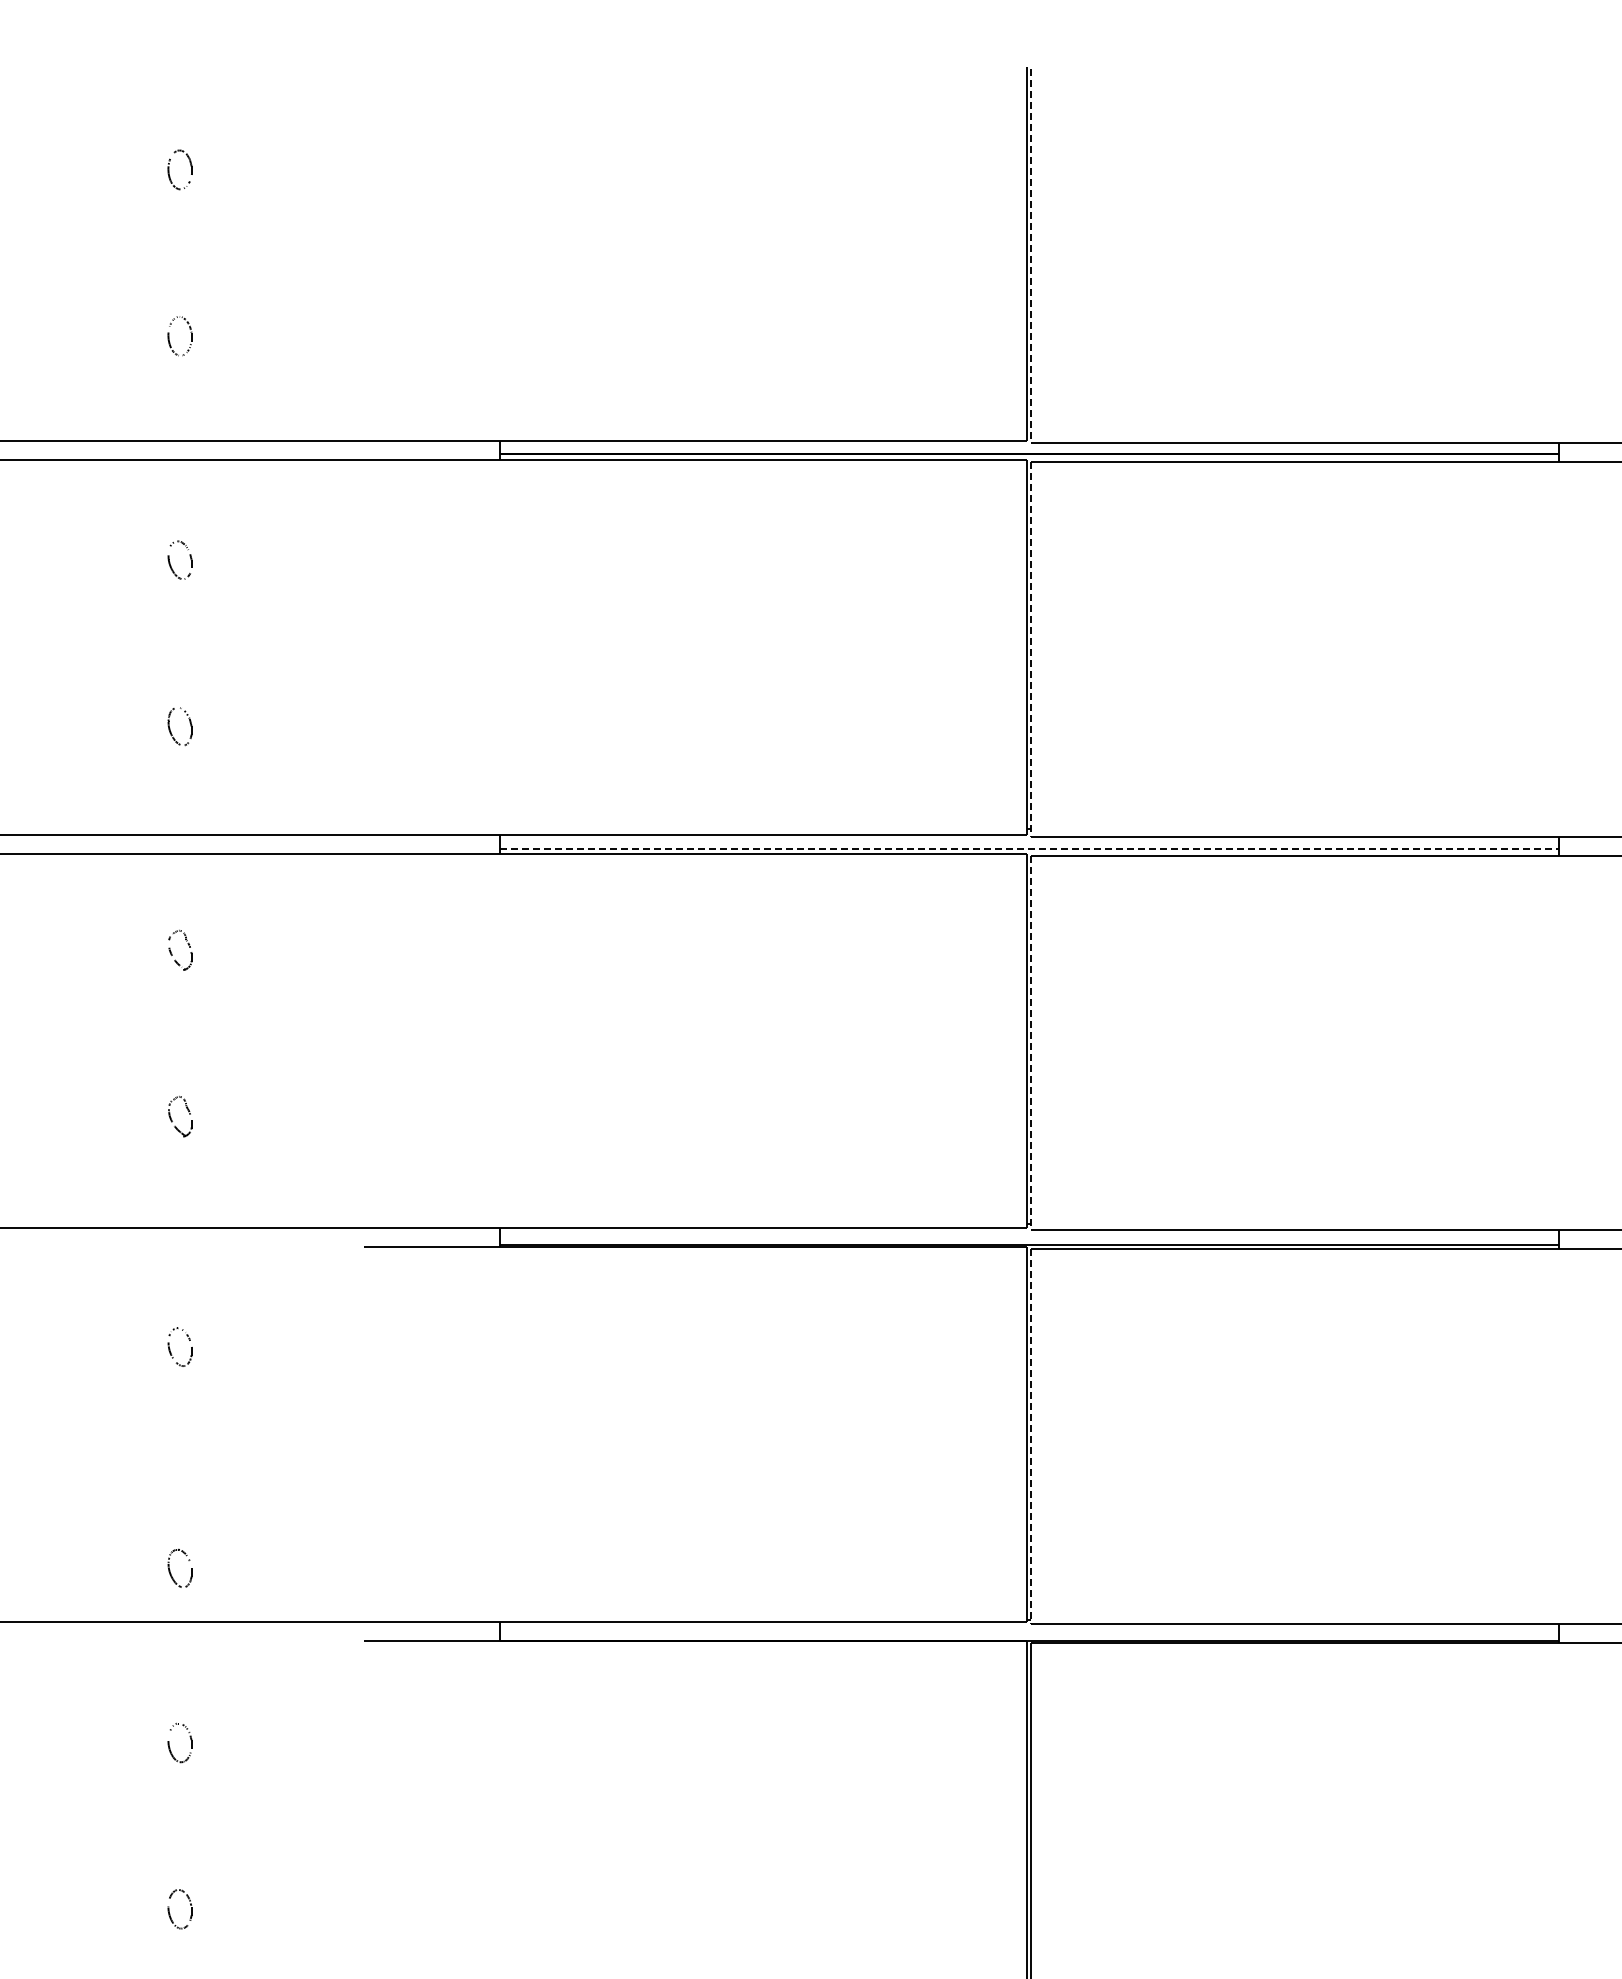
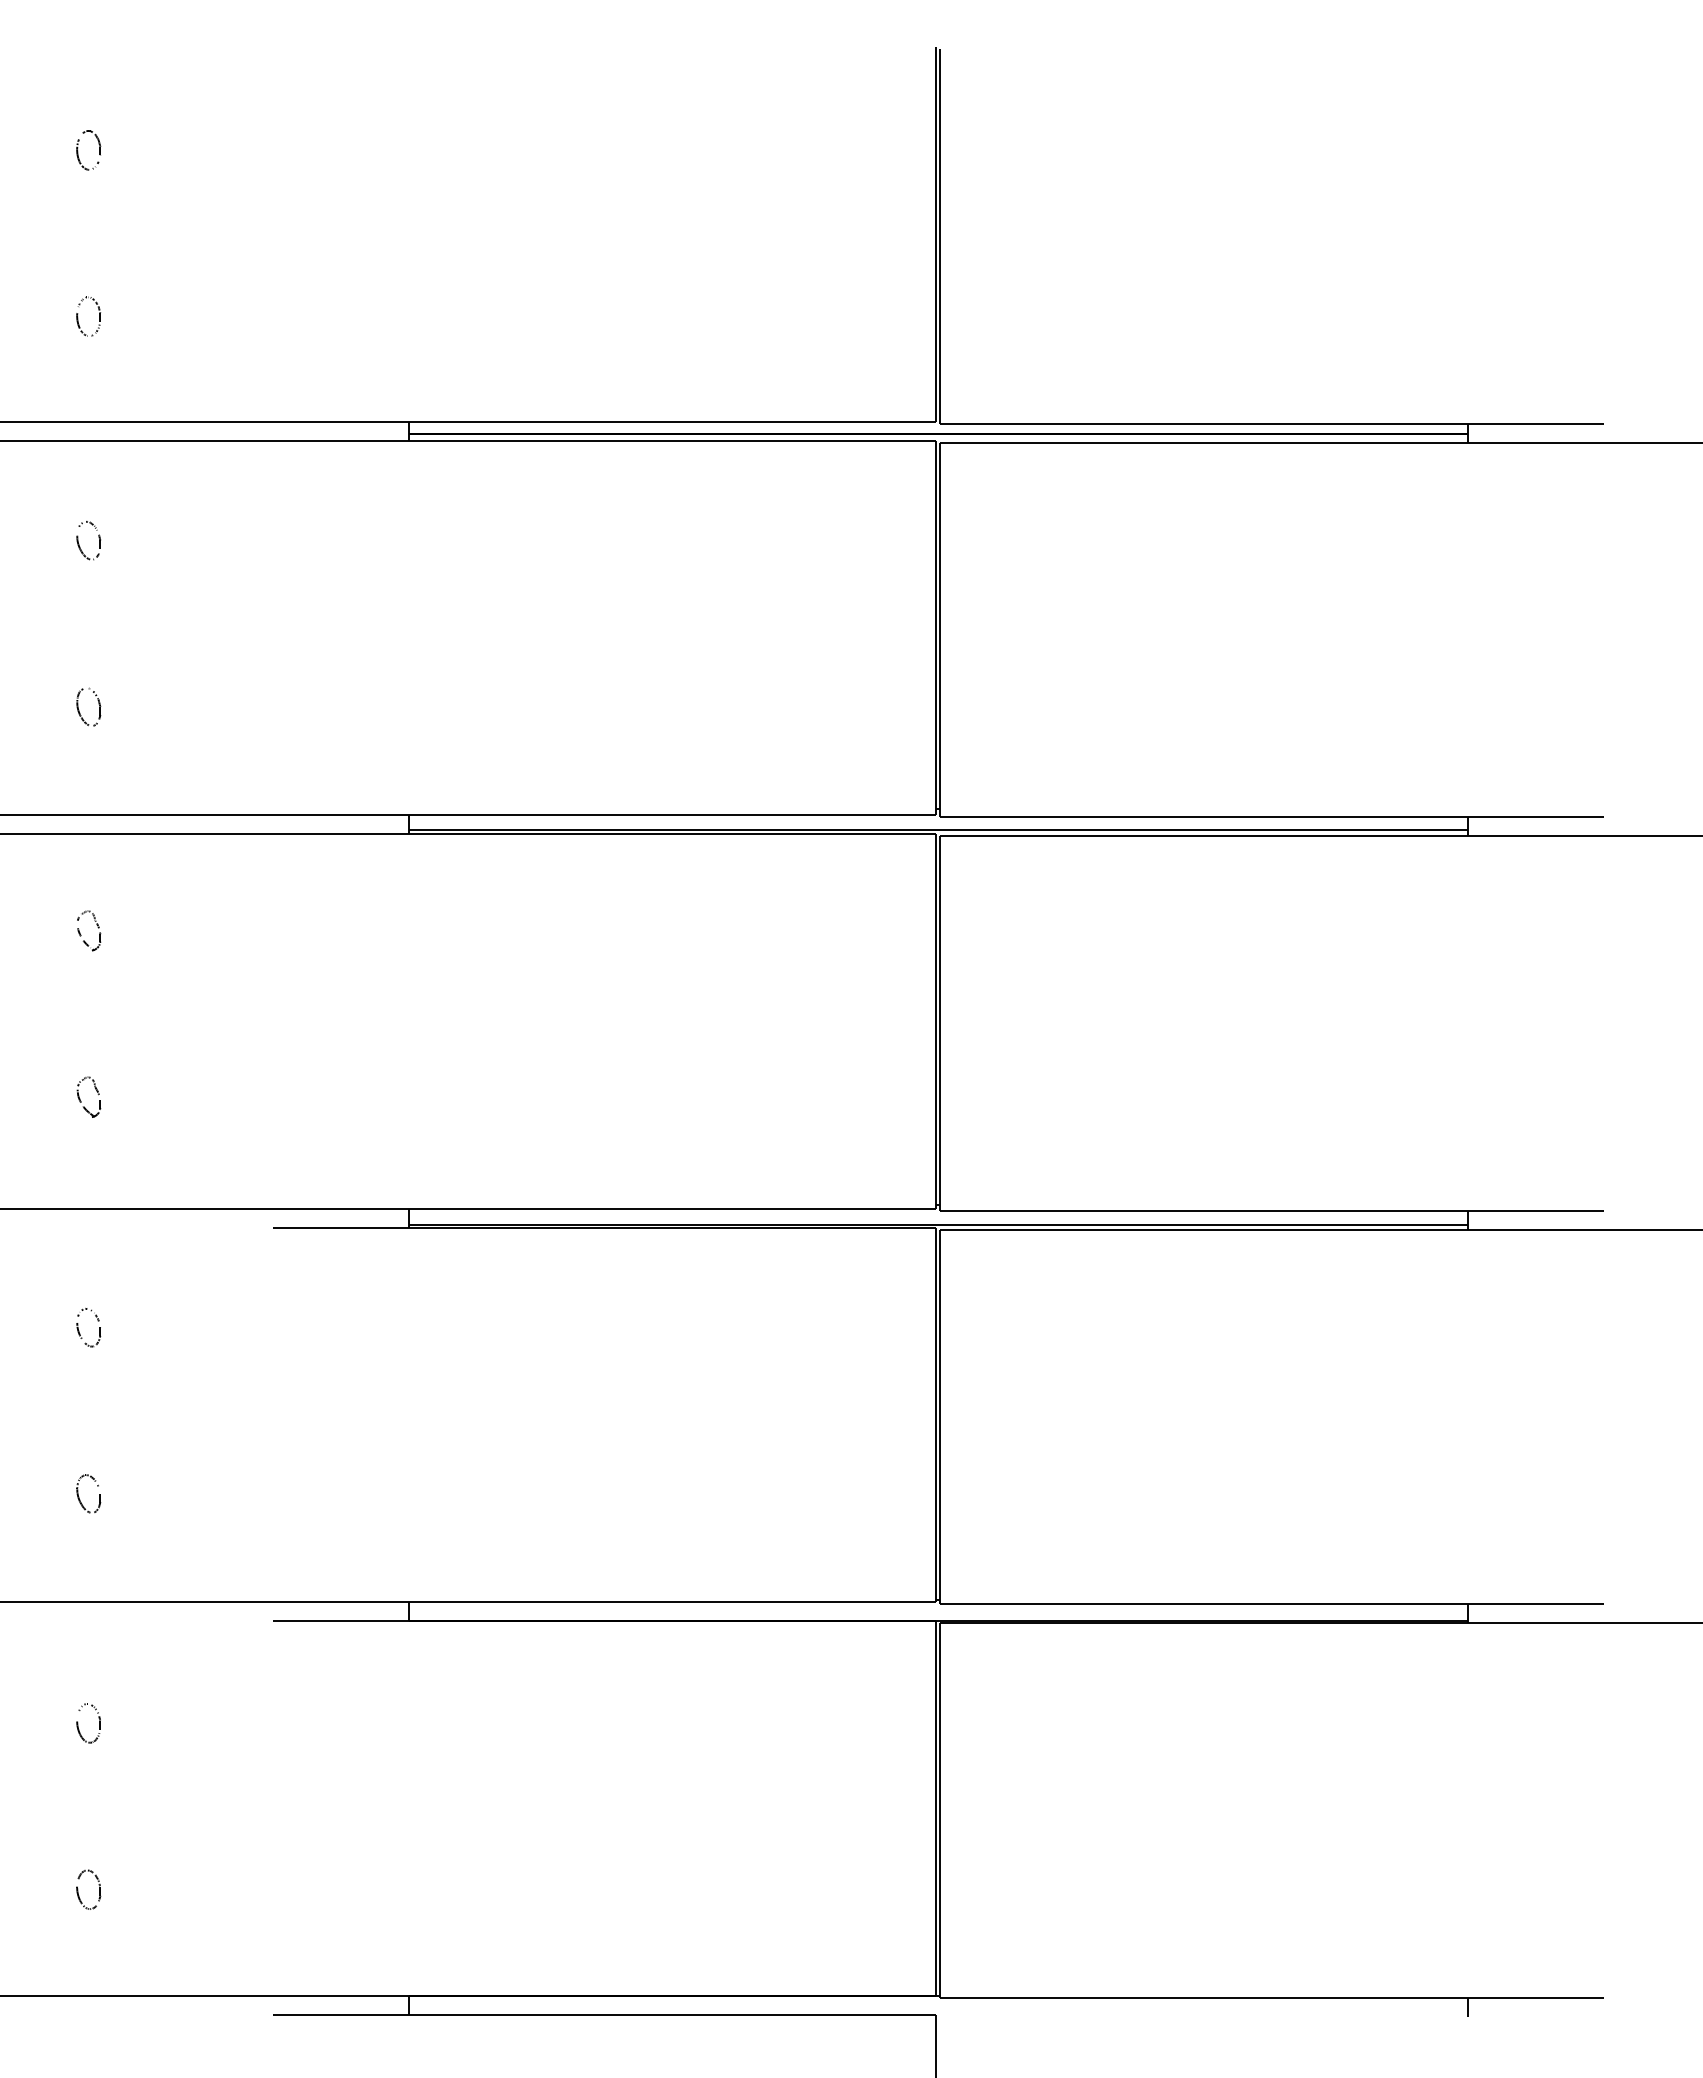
line: (1031, 256) -> (940, 236), dashed -> solid
line: (1031, 650) -> (940, 630), dashed -> solid
line: (1029, 849) -> (938, 829), dashed -> solid
line: (1031, 1044) -> (940, 1024), dashed -> solid
line: (1031, 1437) -> (940, 1417), dashed -> solid
part: (170, 1571) -> (79, 1496), moved

